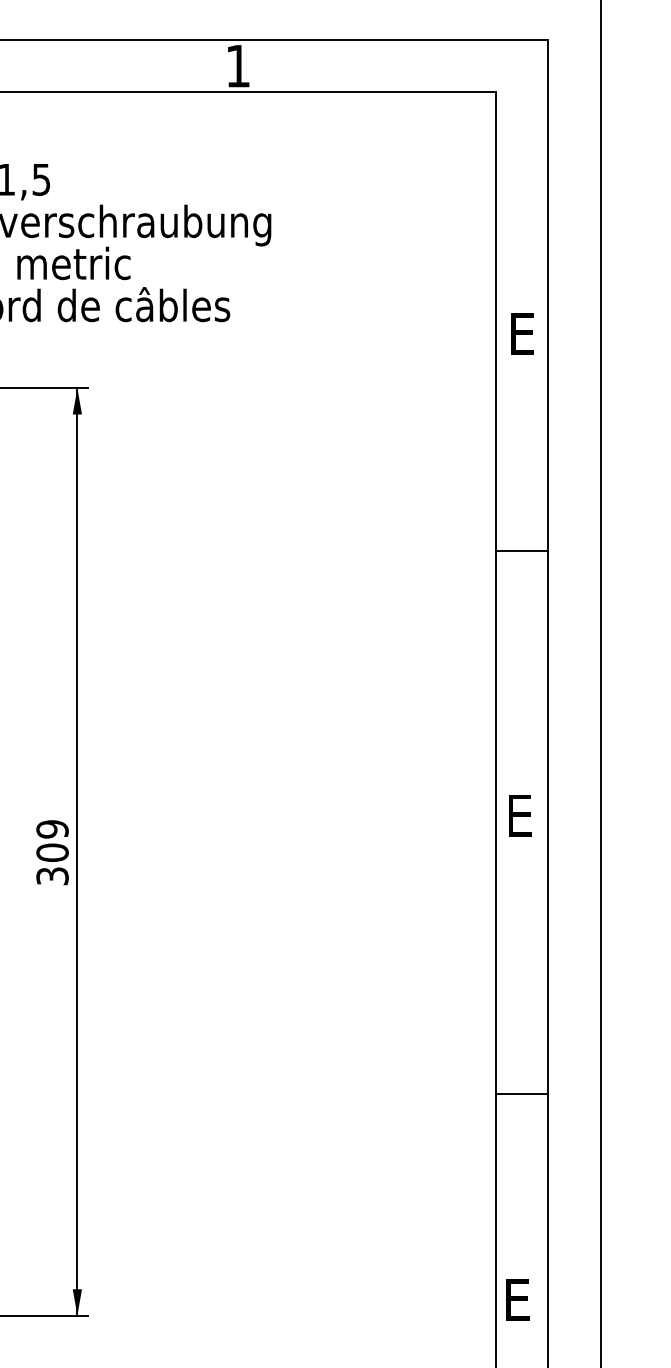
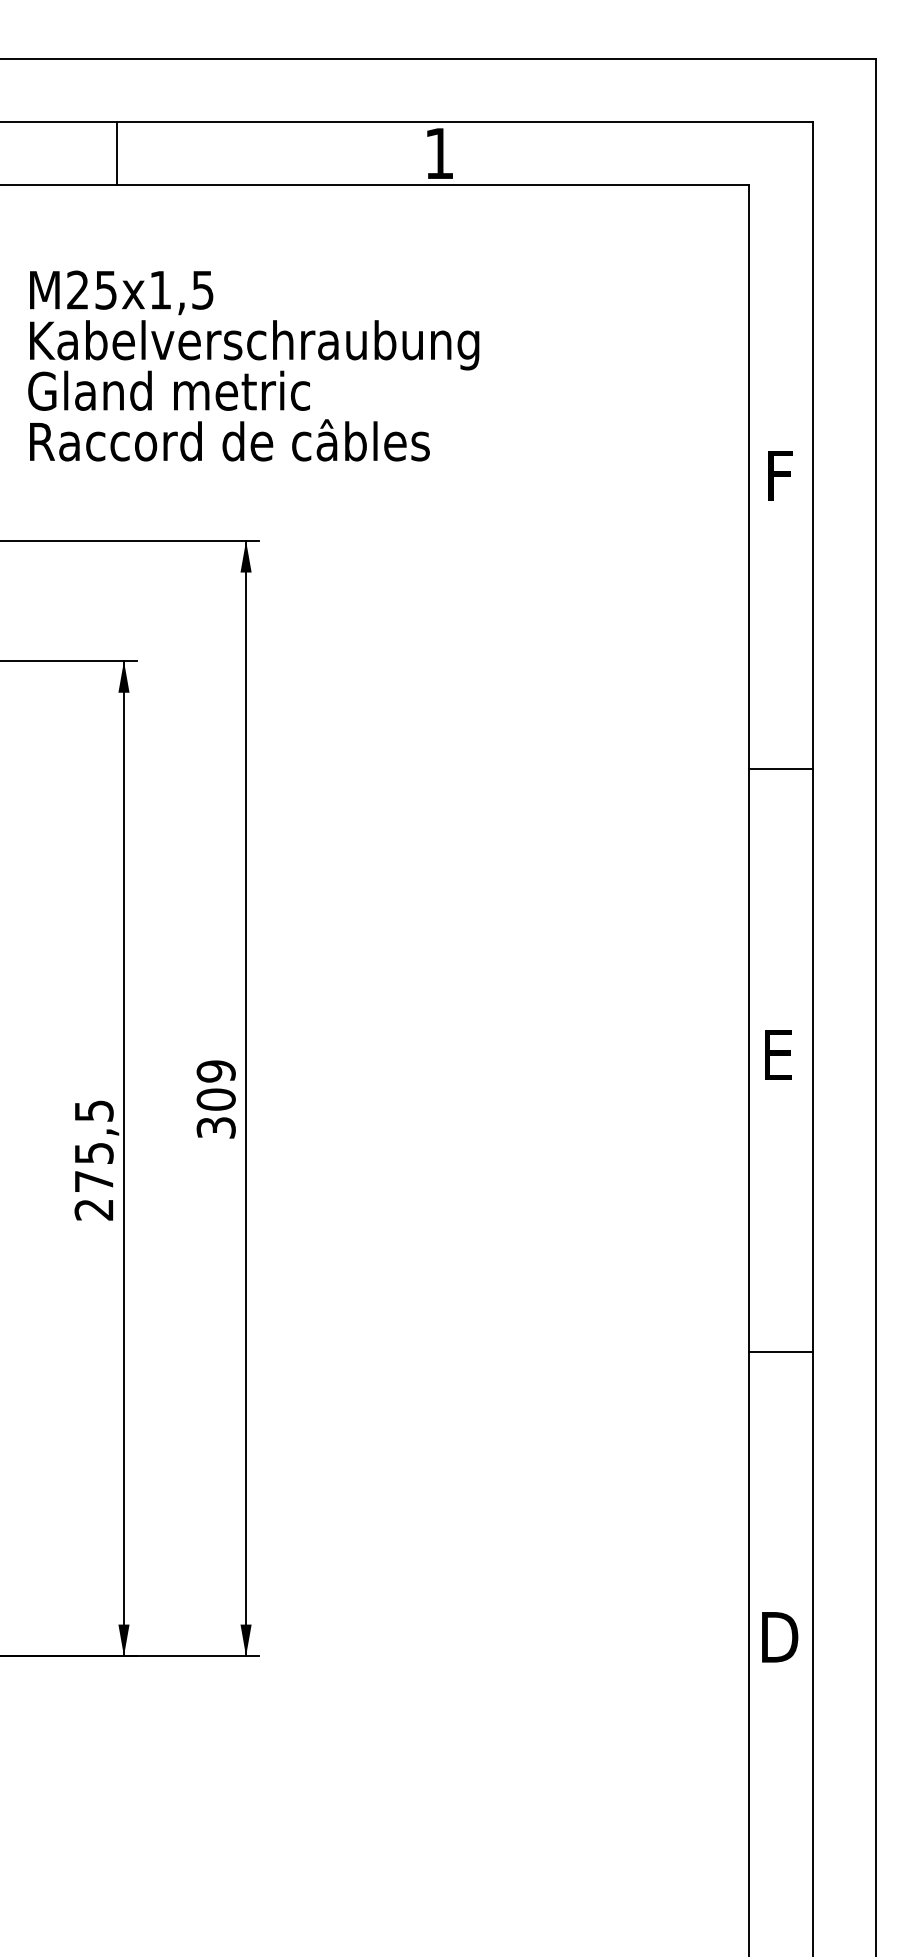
text: (525, 333) -> (784, 475), E -> F
line: (521, 550) -> (780, 768), moved
line: (521, 1093) -> (780, 1352), moved
text: (521, 1300) -> (780, 1637), E -> D

